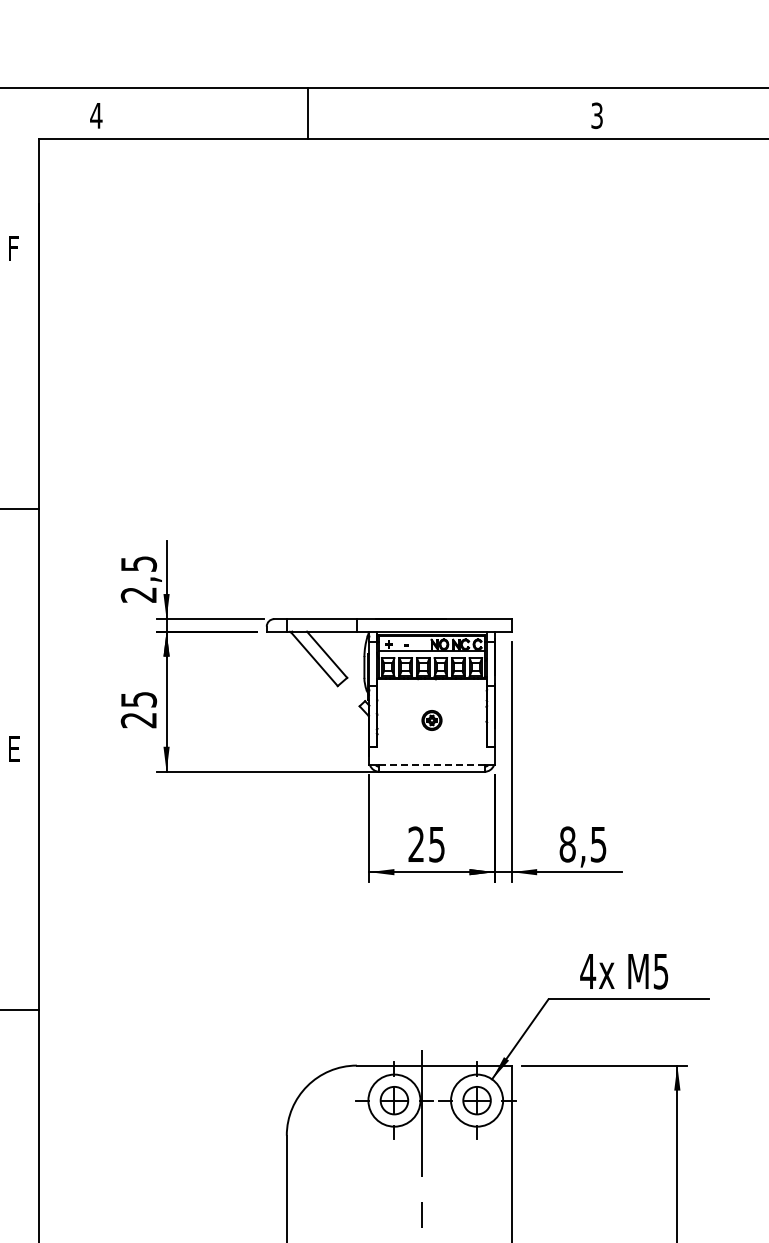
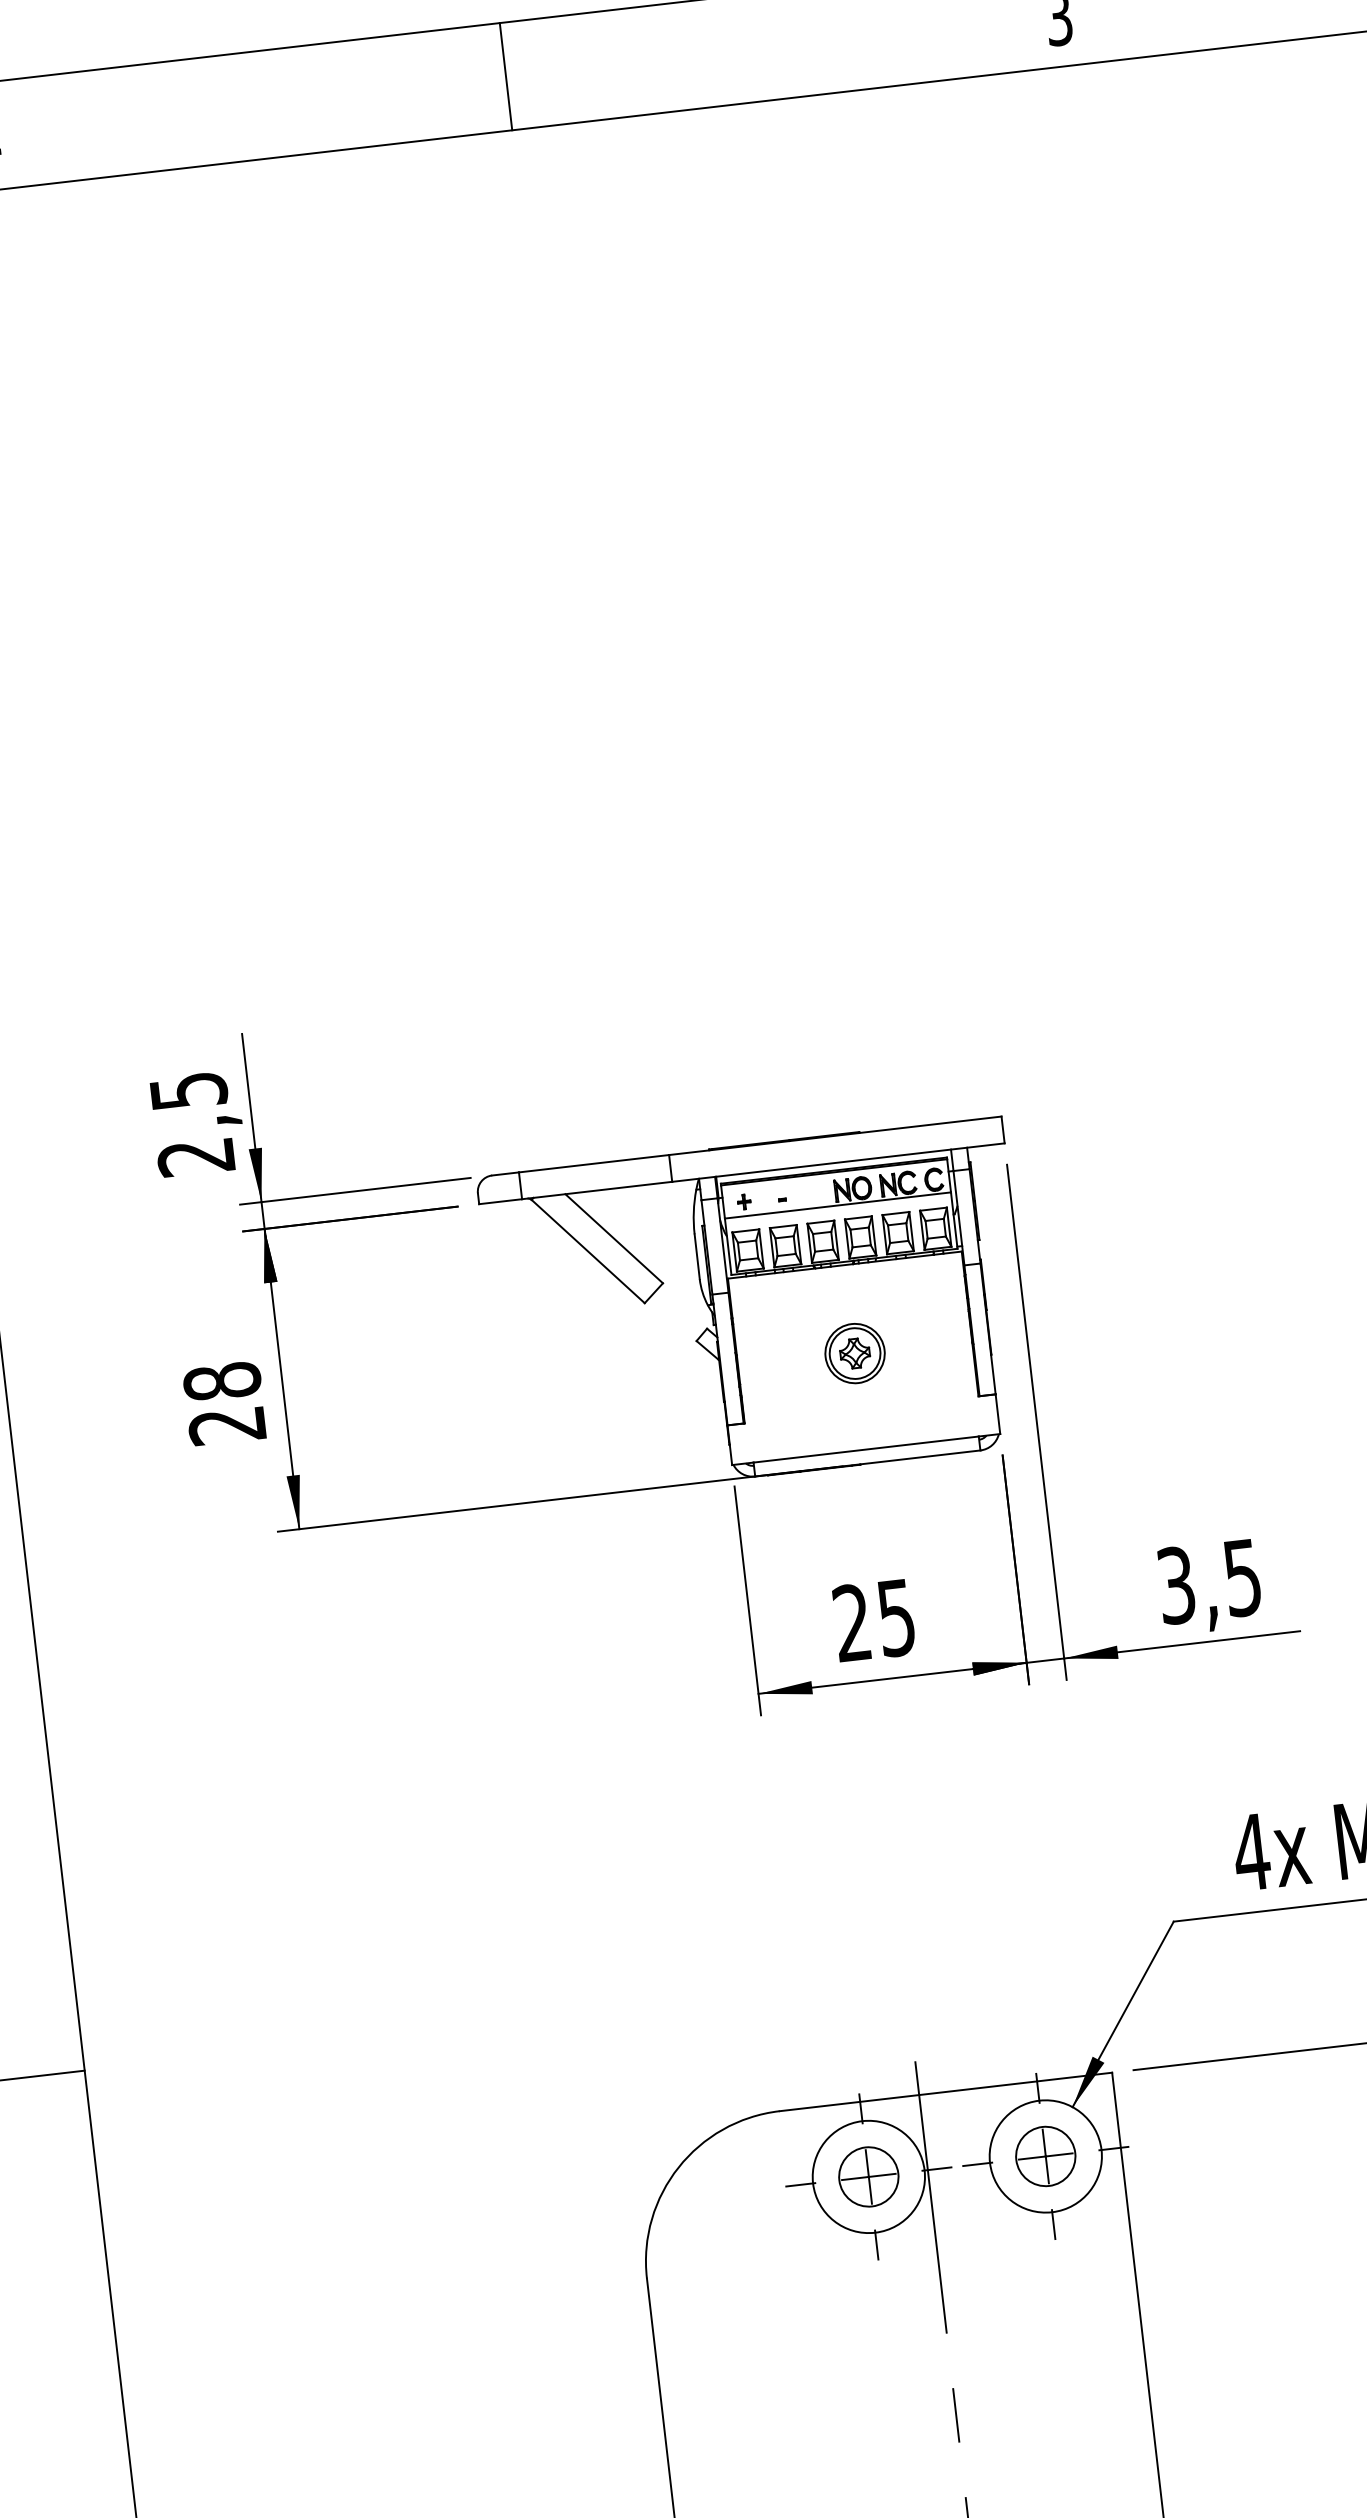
line: (308, 113) -> (506, 76), moved
text: (138, 699) -> (221, 1381), 25 -> 28
part: (431, 720) -> (853, 1353), size x1.43
line: (432, 765) -> (867, 1449), dashed -> solid
text: (567, 844) -> (1175, 1585), 8,5 -> 3,5

